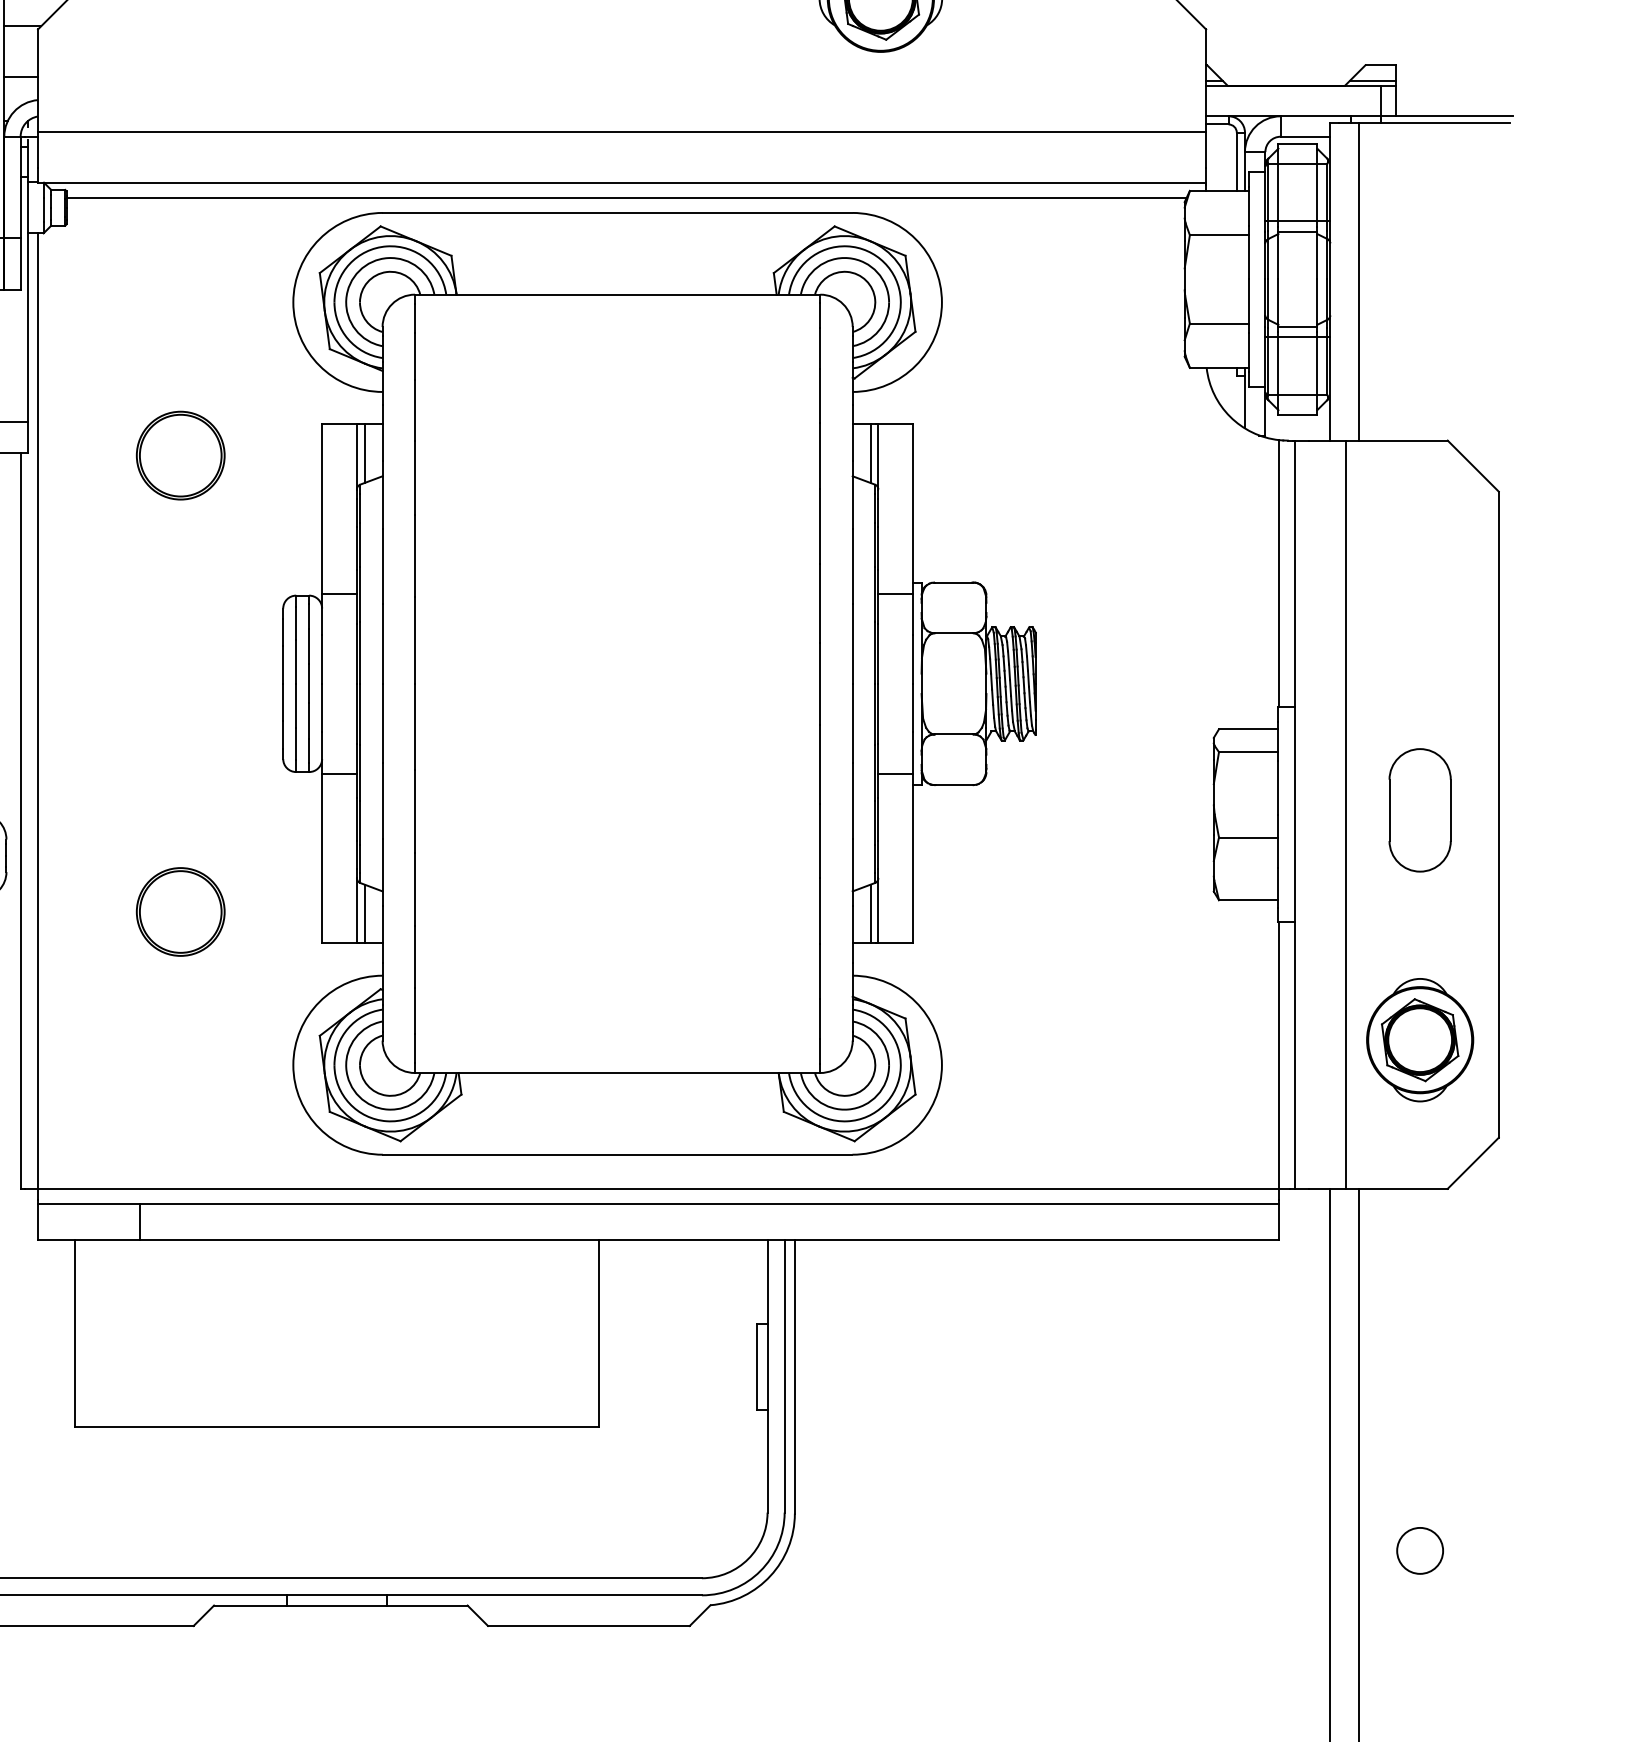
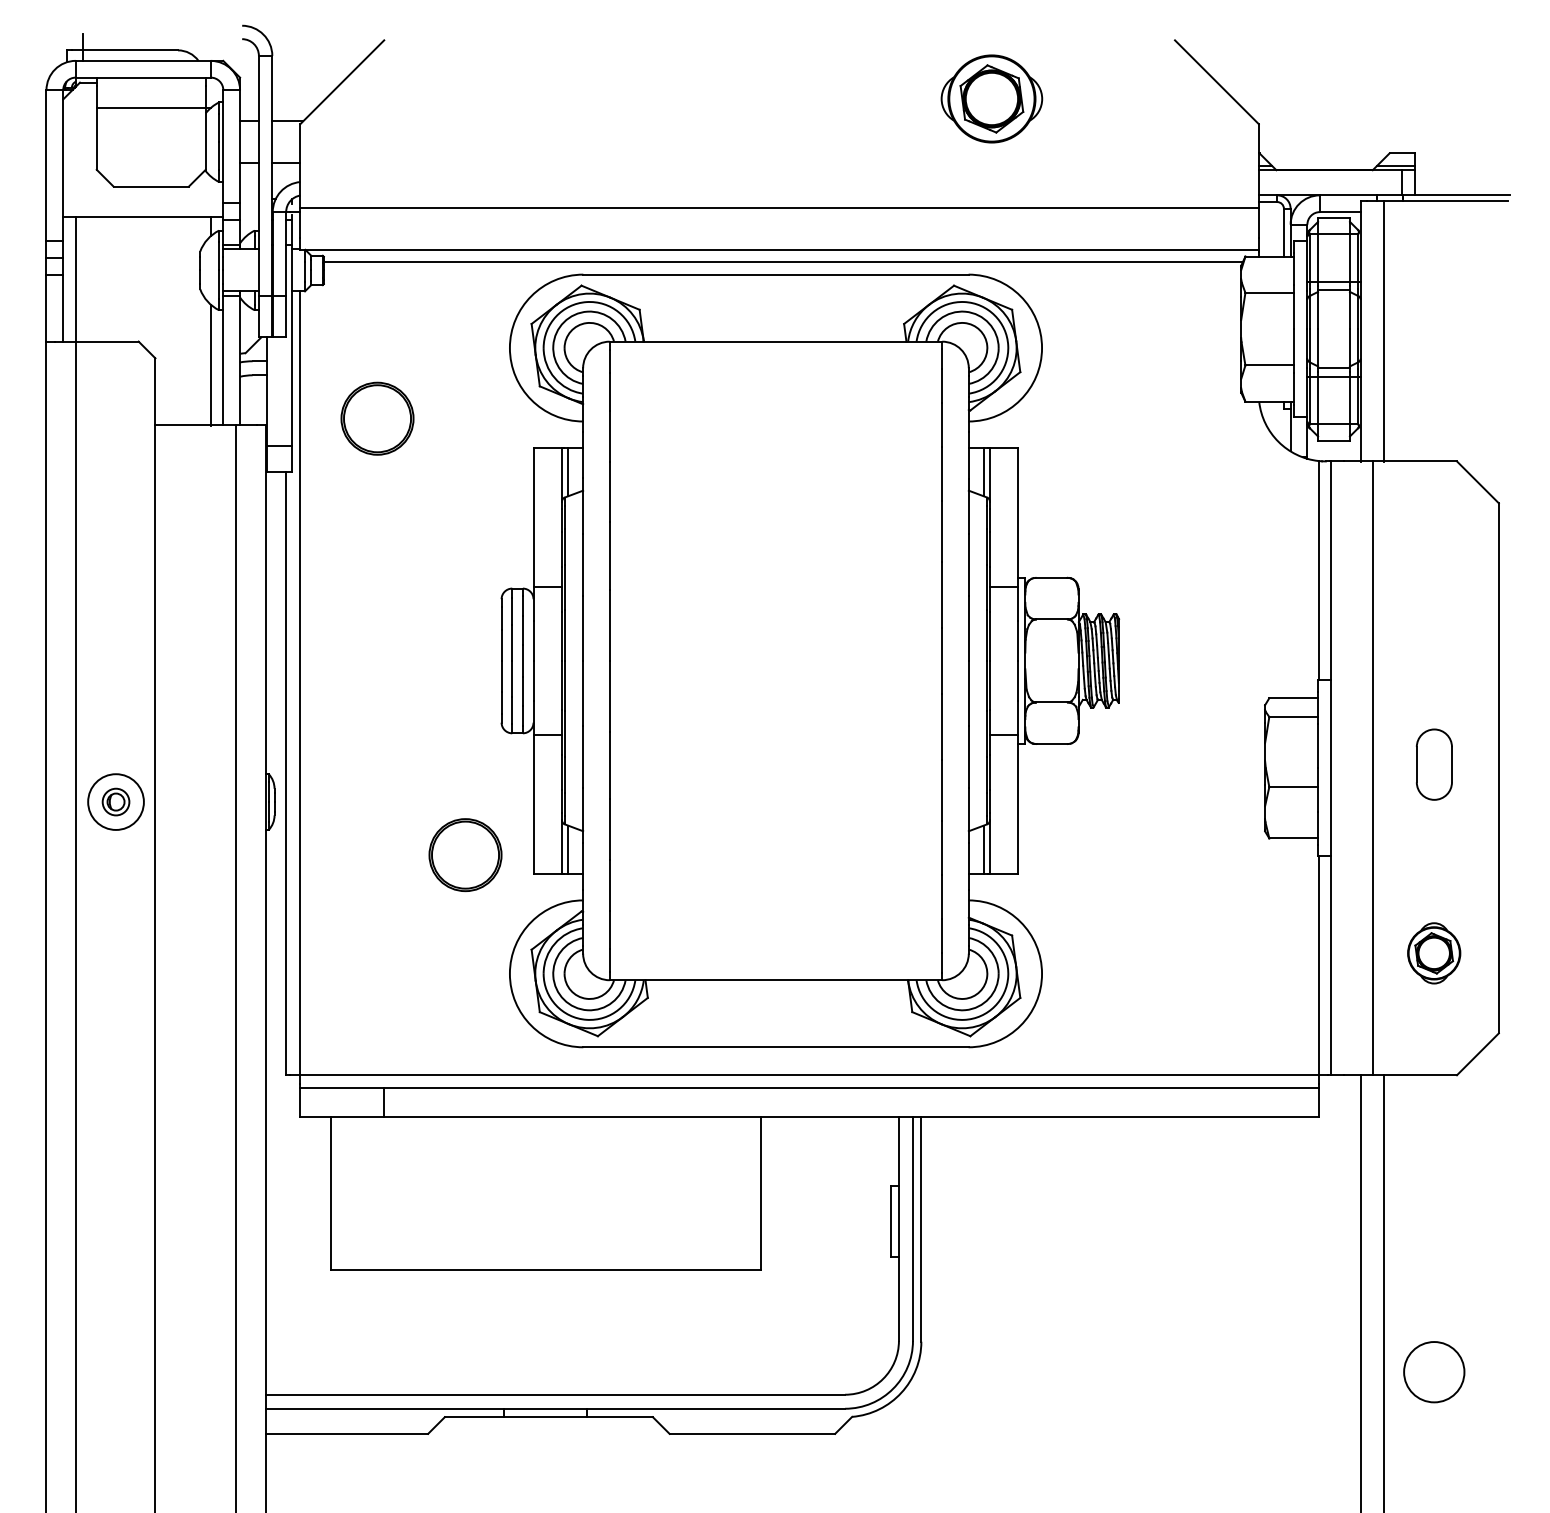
part: (180, 455) -> (377, 418), moved
part: (1420, 810) -> (1434, 764), size x0.7
part: (180, 912) -> (465, 855), moved
part: (1419, 1040) -> (1433, 953), size x0.6
circle: (1420, 1551) -> (1434, 1372), size x1.6

